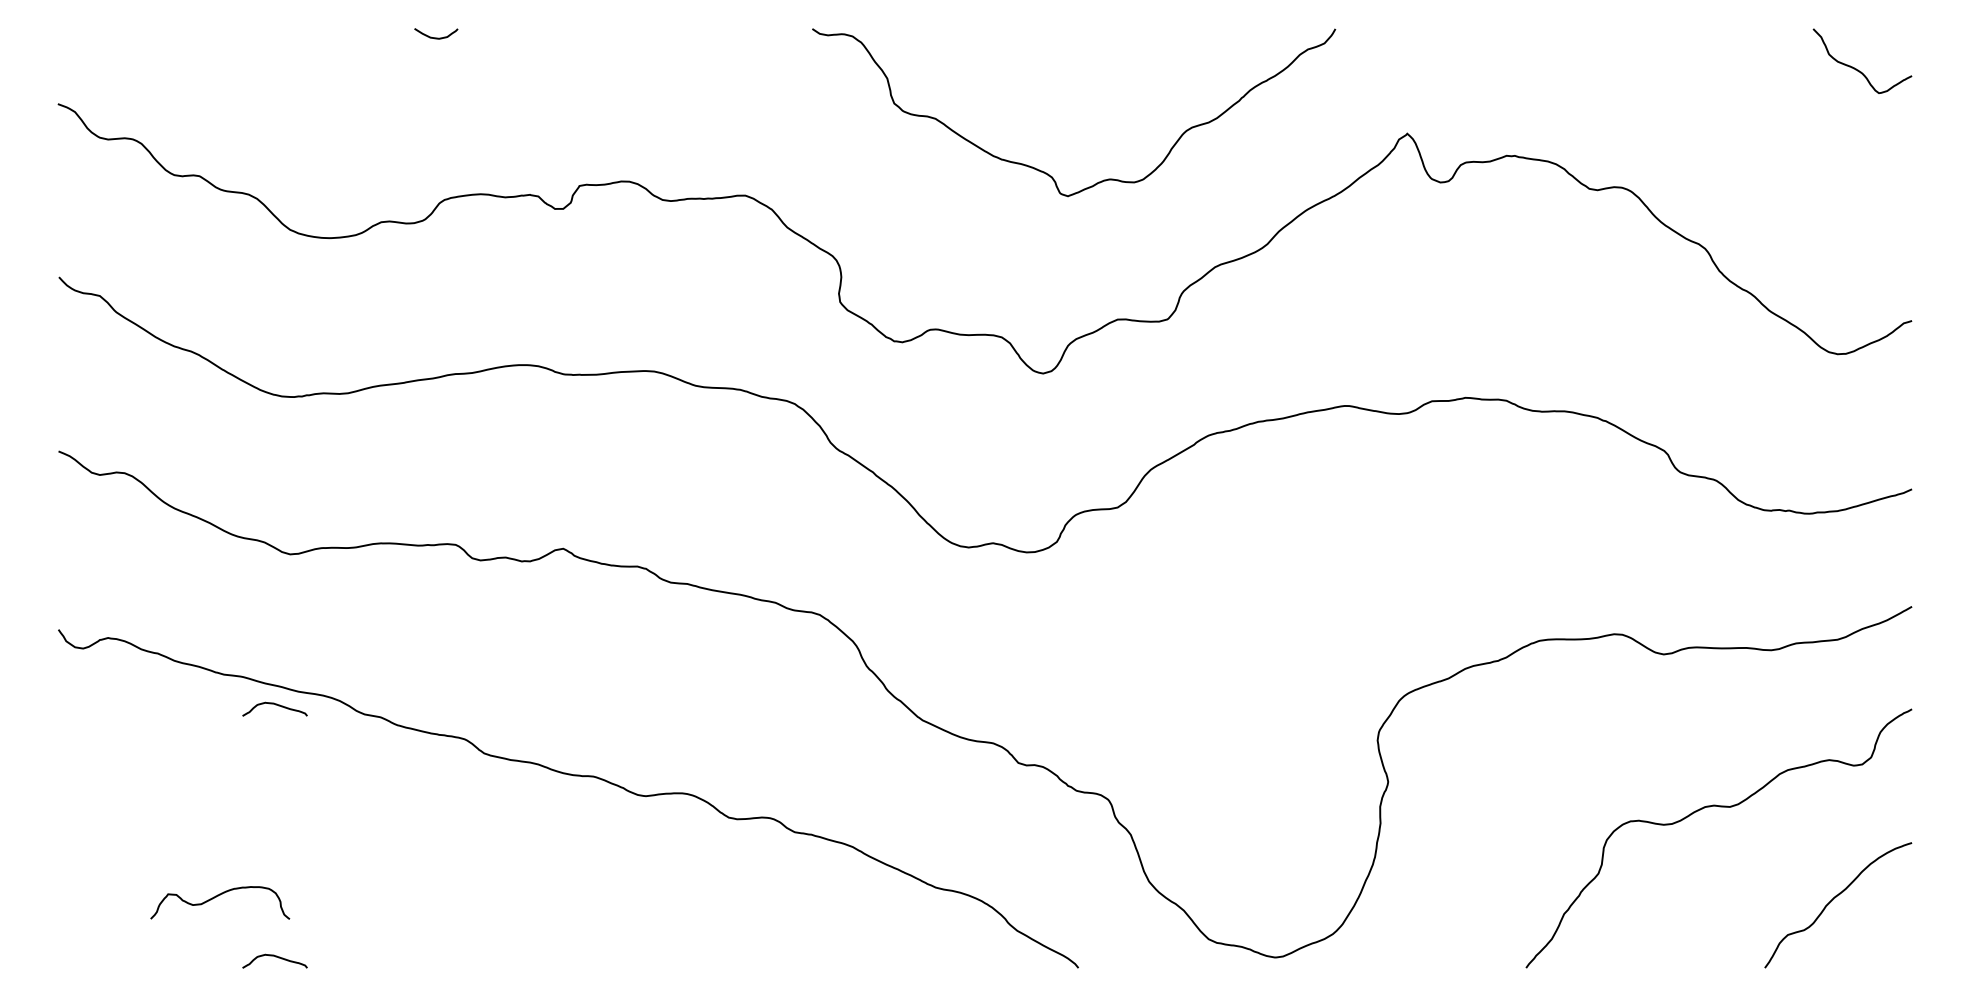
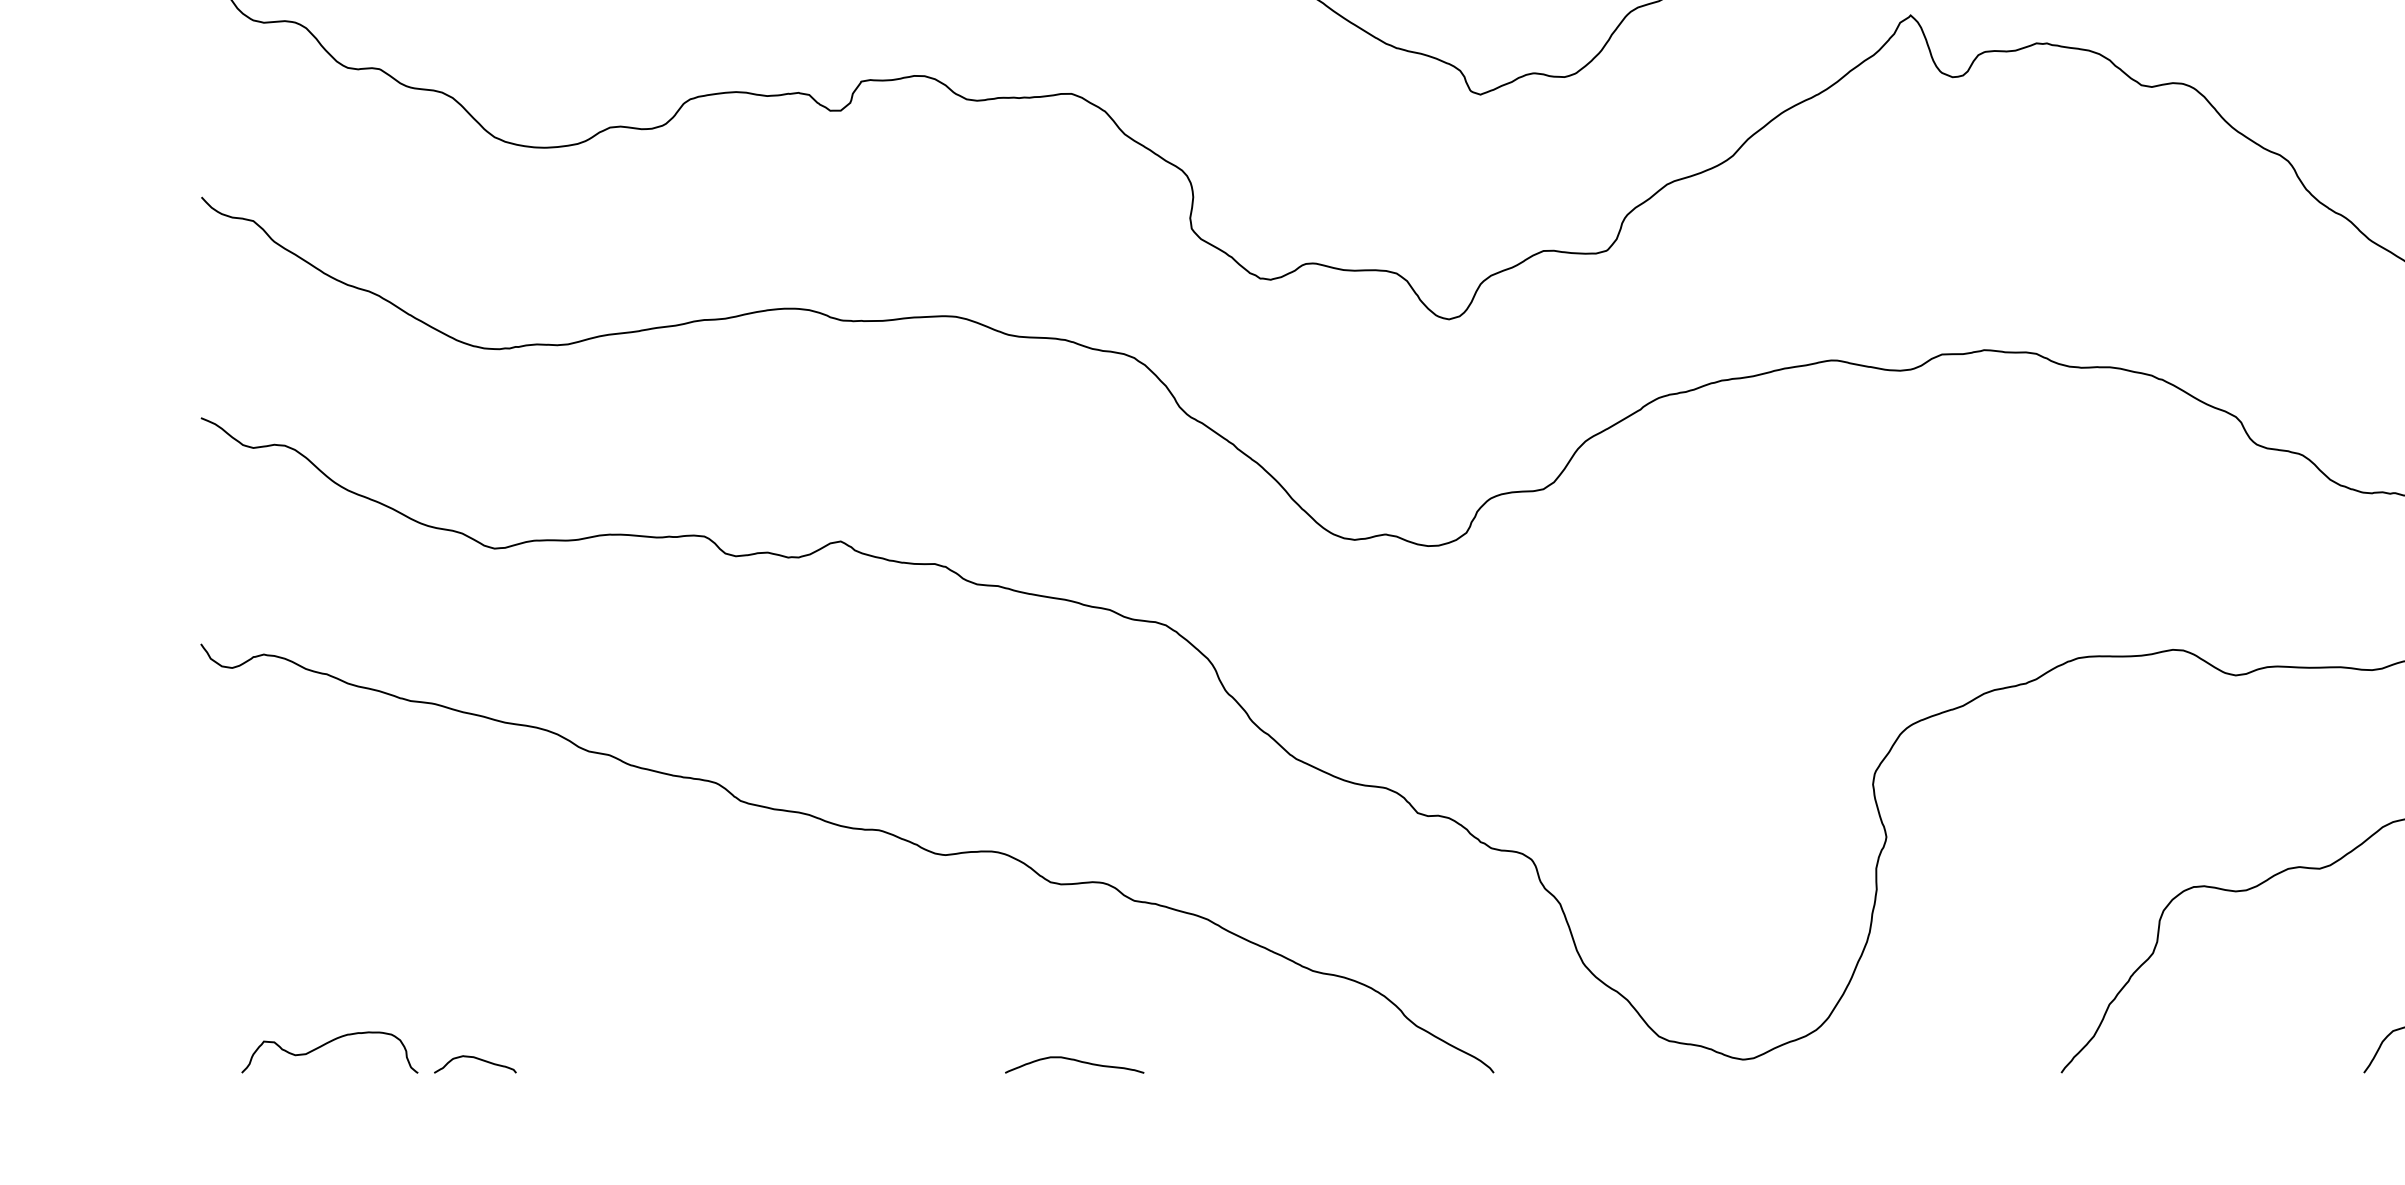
curve: (275, 705) -> (475, 740), removed
curve: (218, 896) -> (327, 1044), moved
curve: (749, 959) -> (1076, 1062), added

